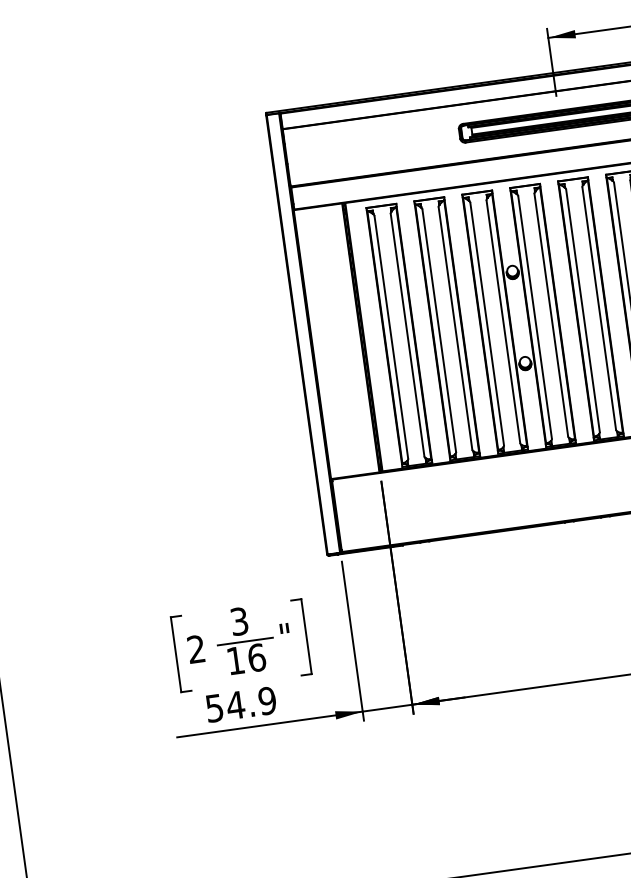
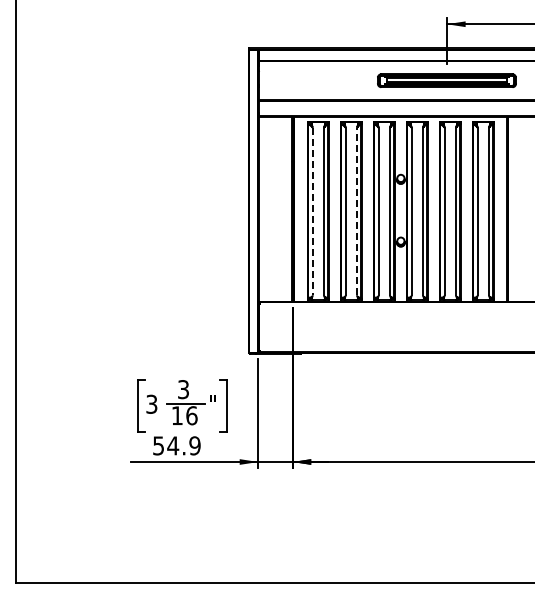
line: (454, 328) -> (356, 211), solid -> dashed
line: (391, 338) -> (312, 212), solid -> dashed
text: (195, 649) -> (151, 404), 2 -> 3

